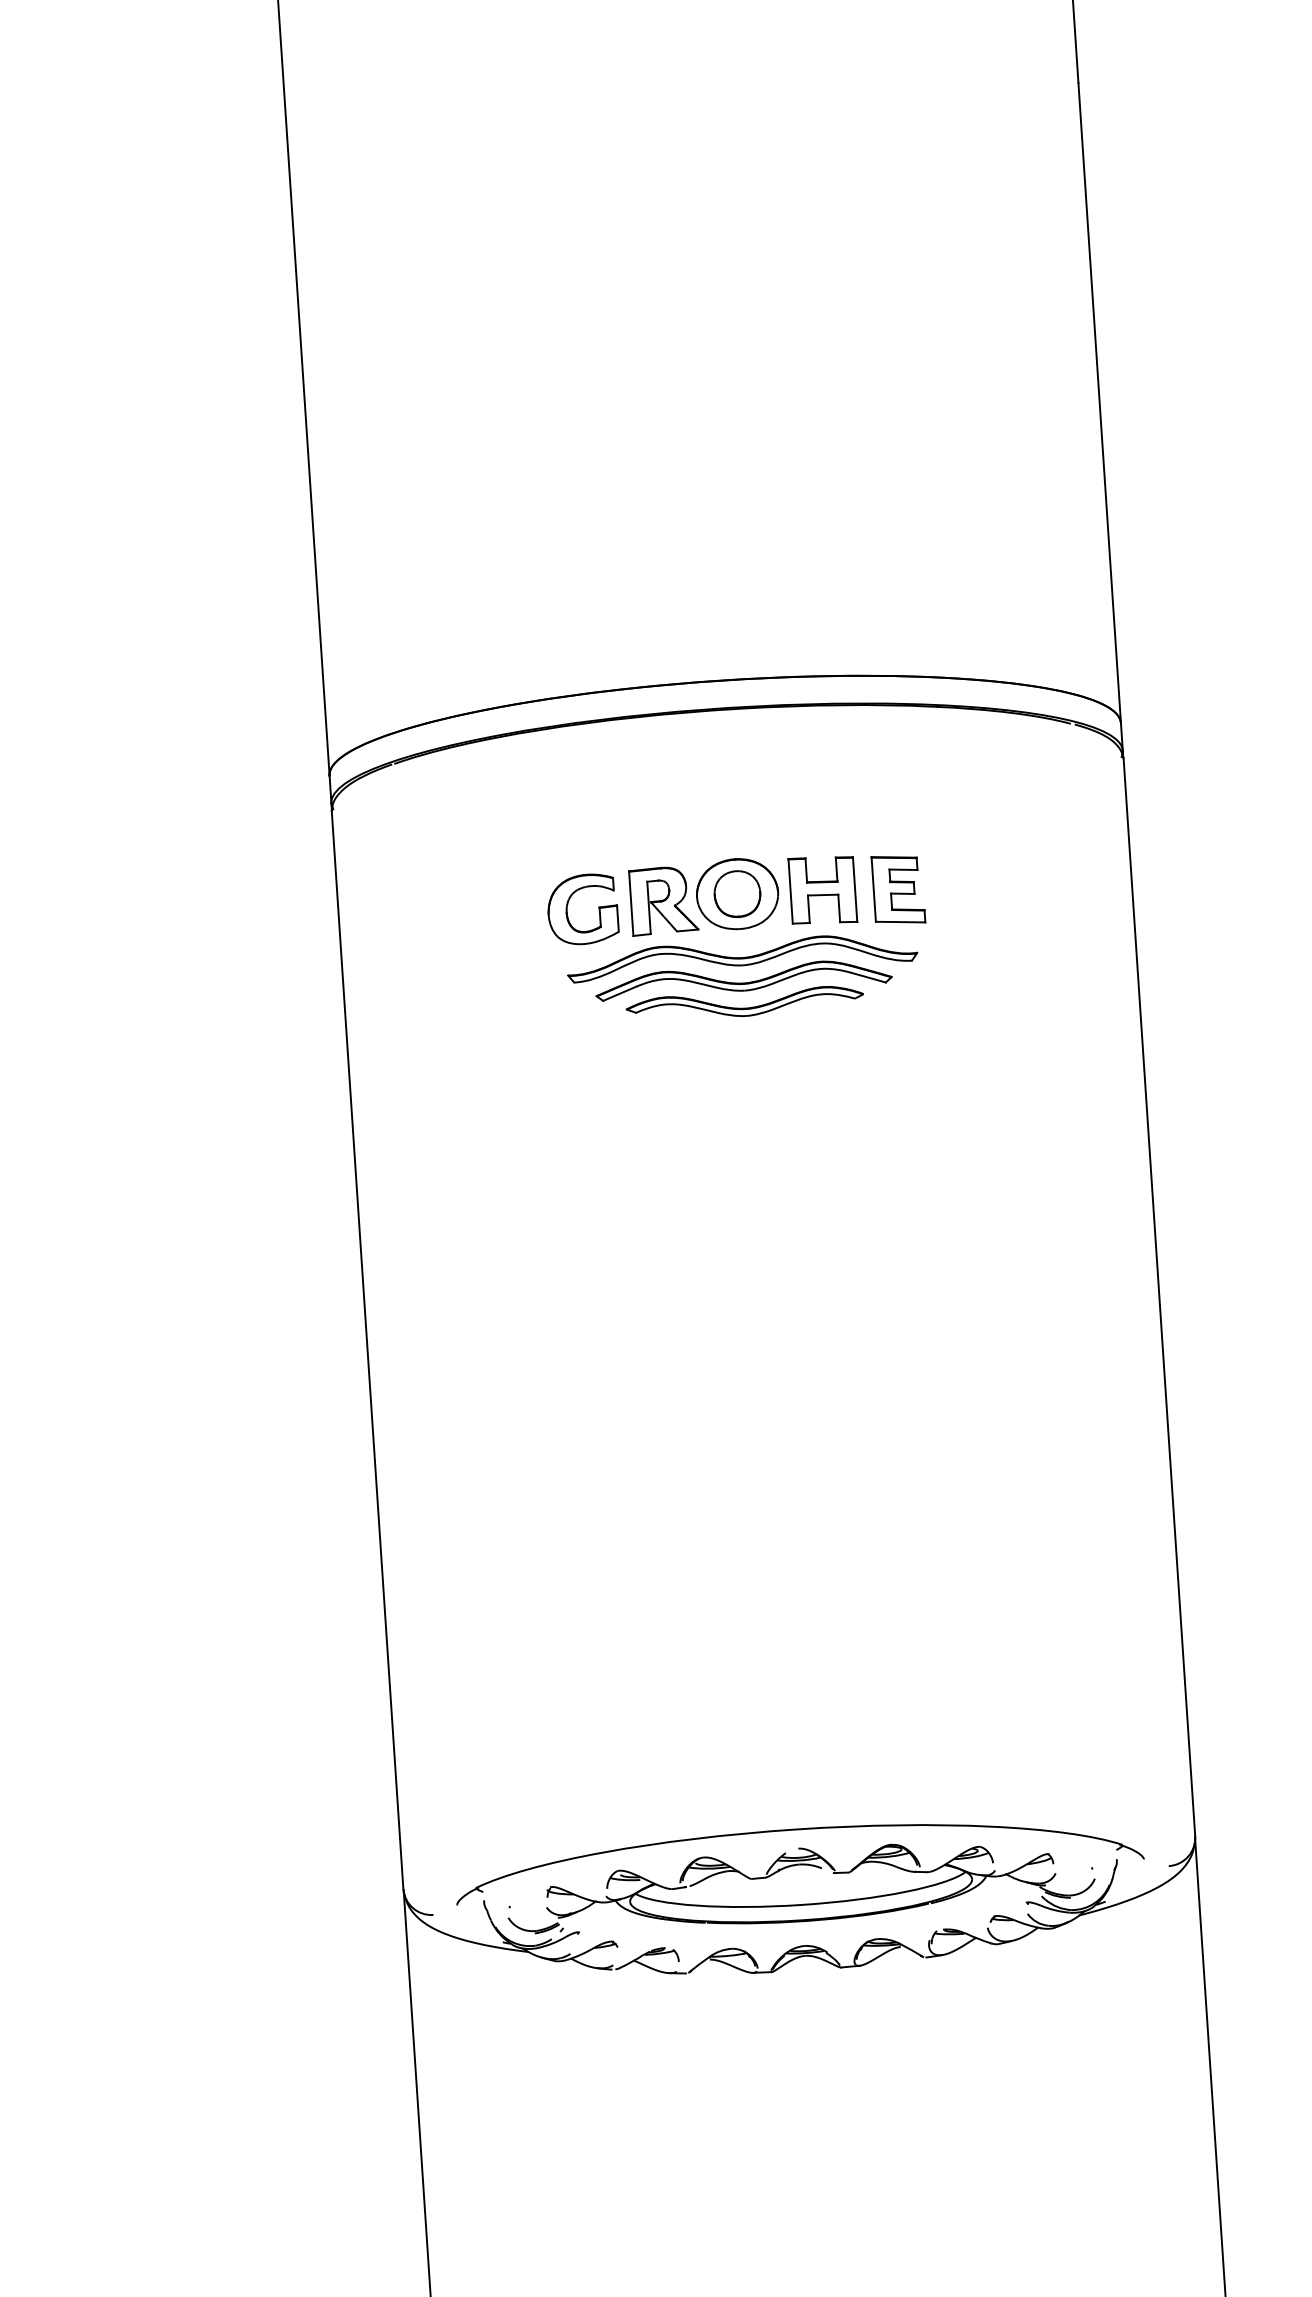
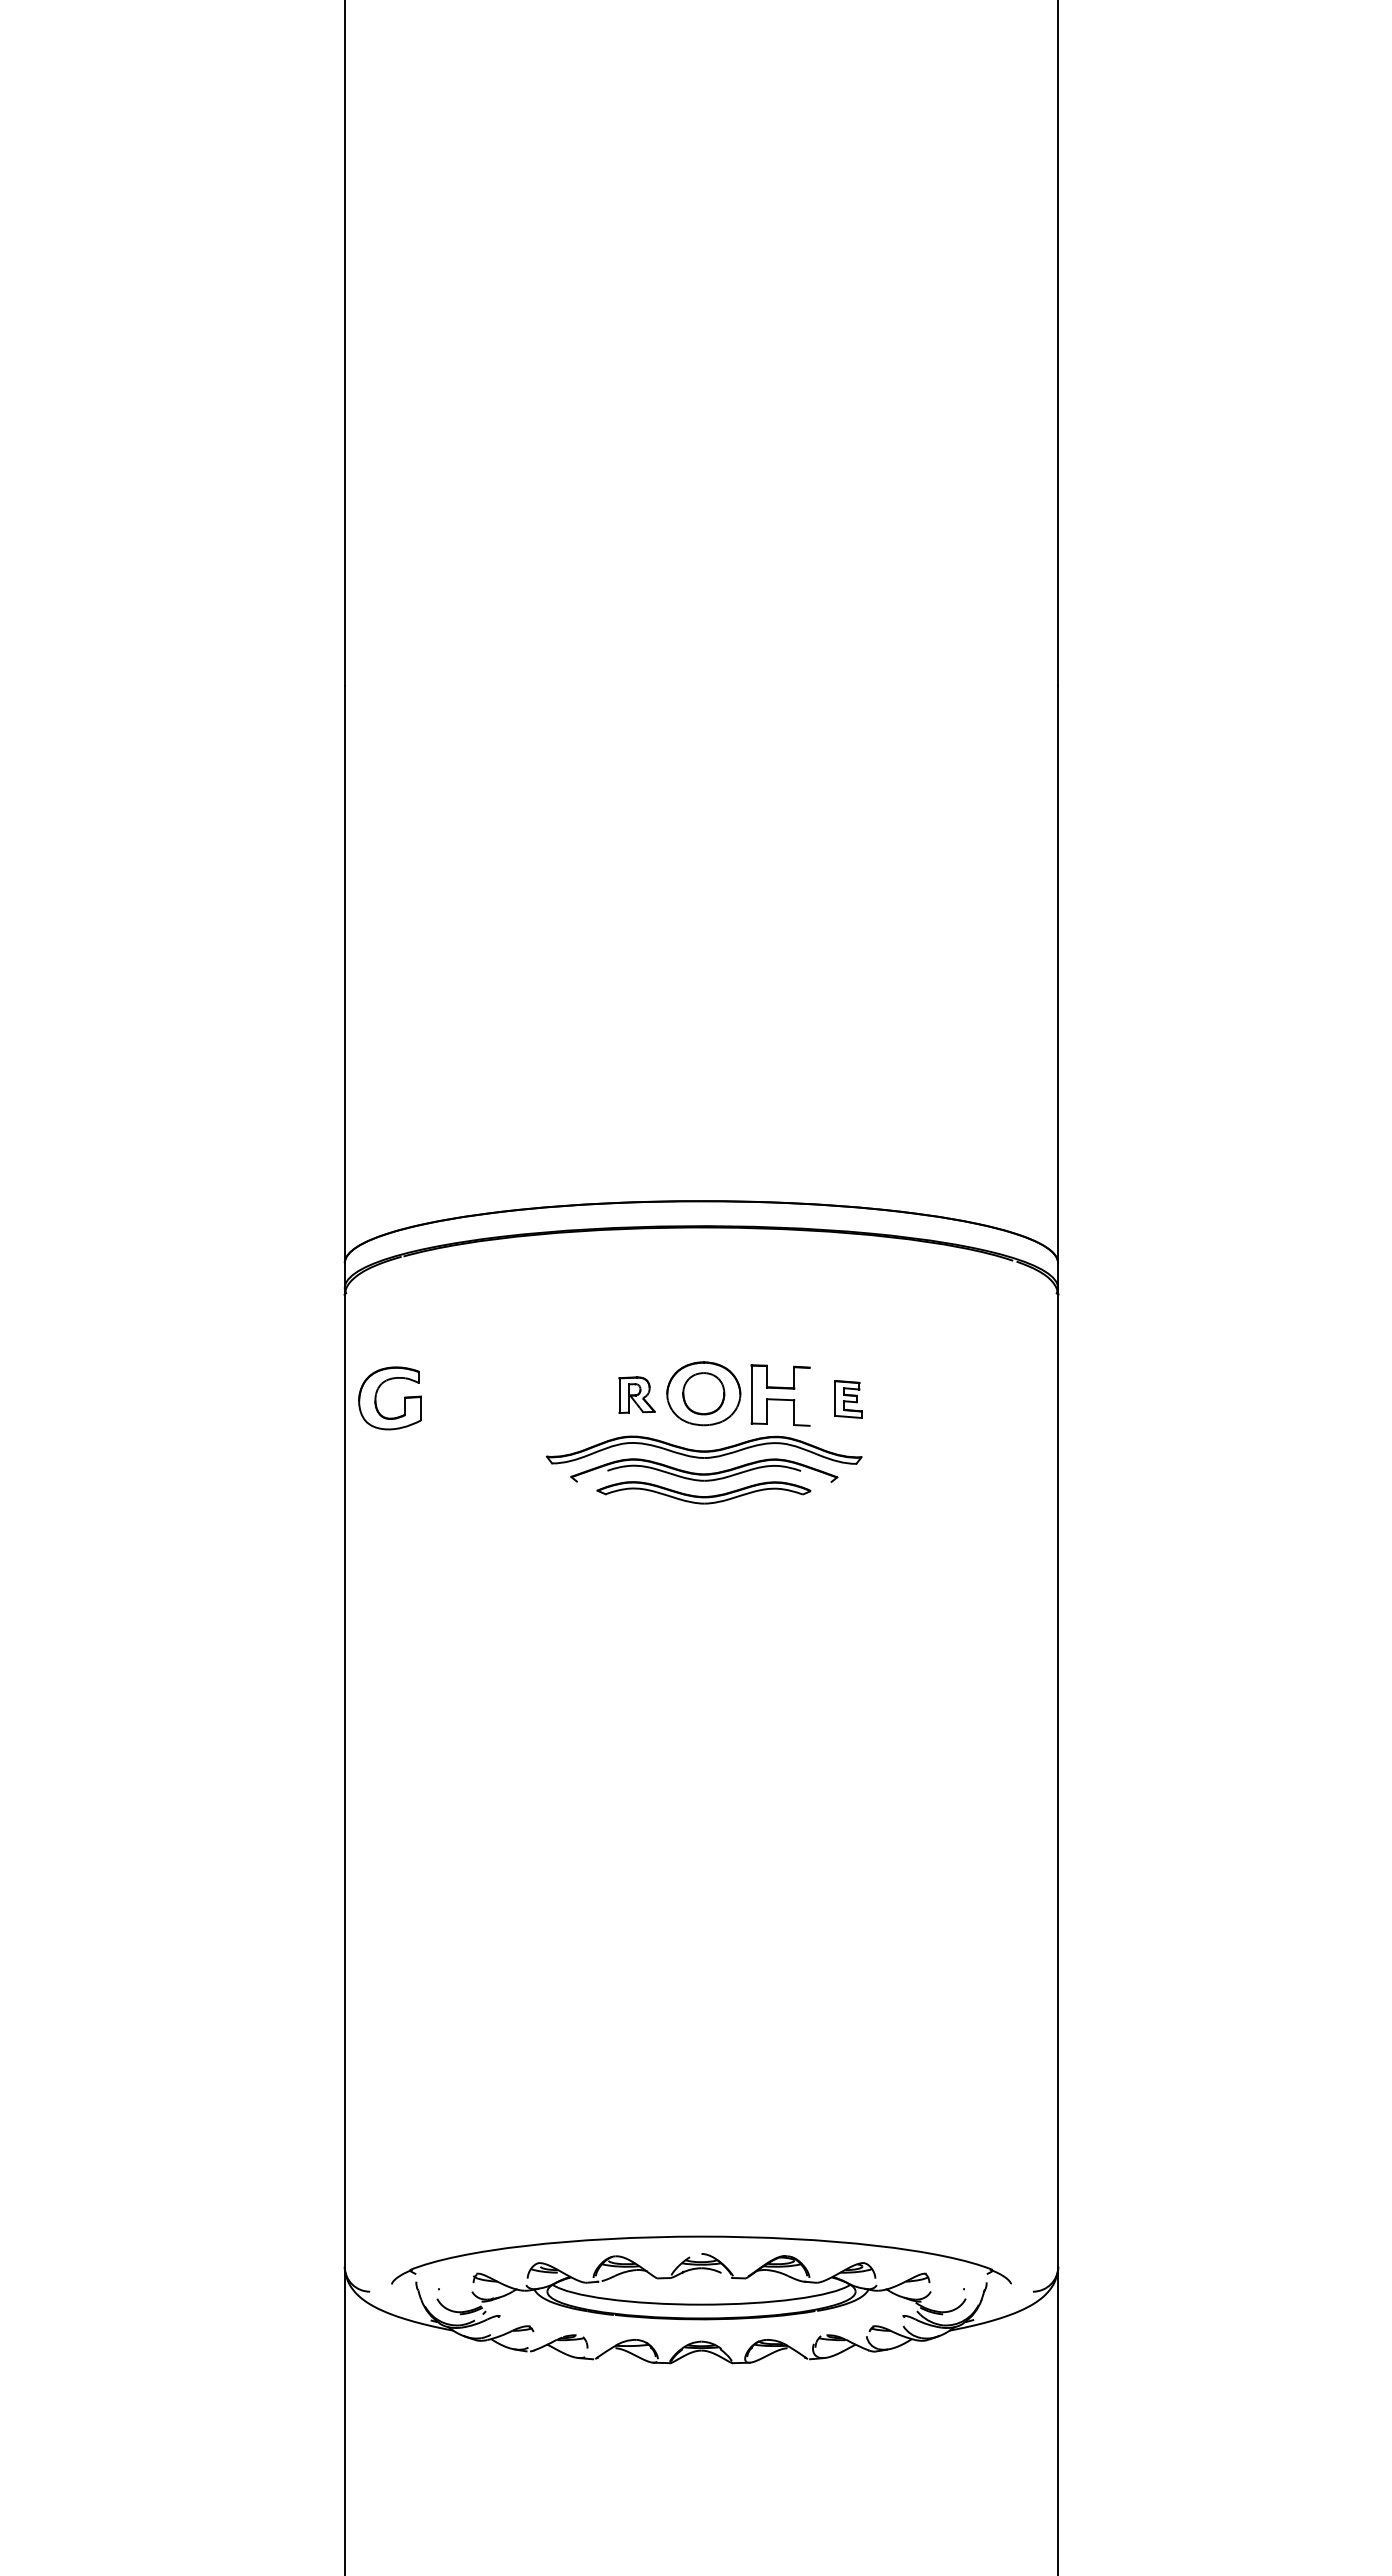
line: (854, 889) -> (809, 1396), removed
part: (898, 889) -> (848, 1399), size x0.6
part: (662, 899) -> (636, 1394), size x0.6
part: (568, 905) -> (377, 1393), moved
line: (868, 977) -> (816, 1476), removed
line: (618, 993) -> (591, 1475), removed

